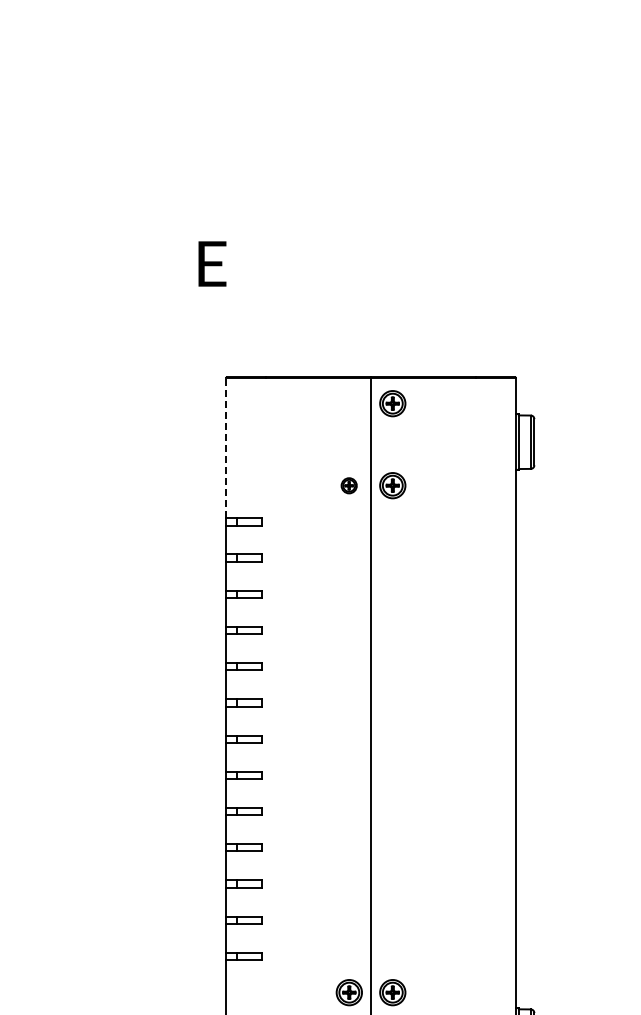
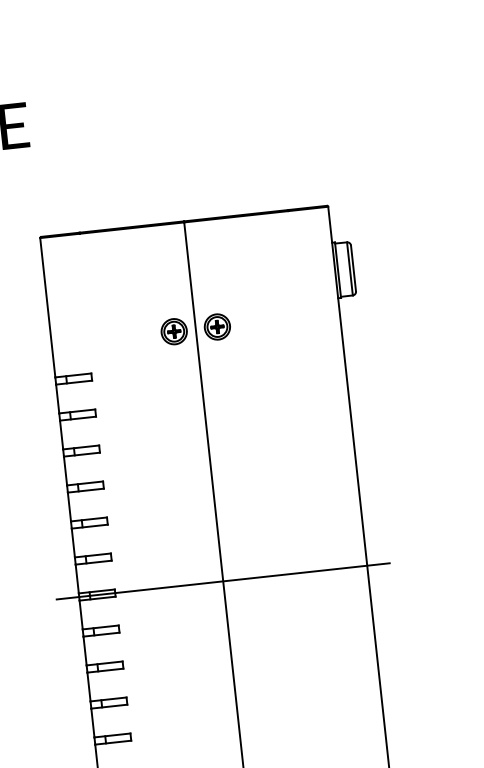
part: (392, 403) -> (208, 245), removed
line: (226, 447) -> (48, 307), dashed -> solid
part: (348, 485) -> (173, 331), size x1.67
line: (370, 739) -> (222, 581), added

